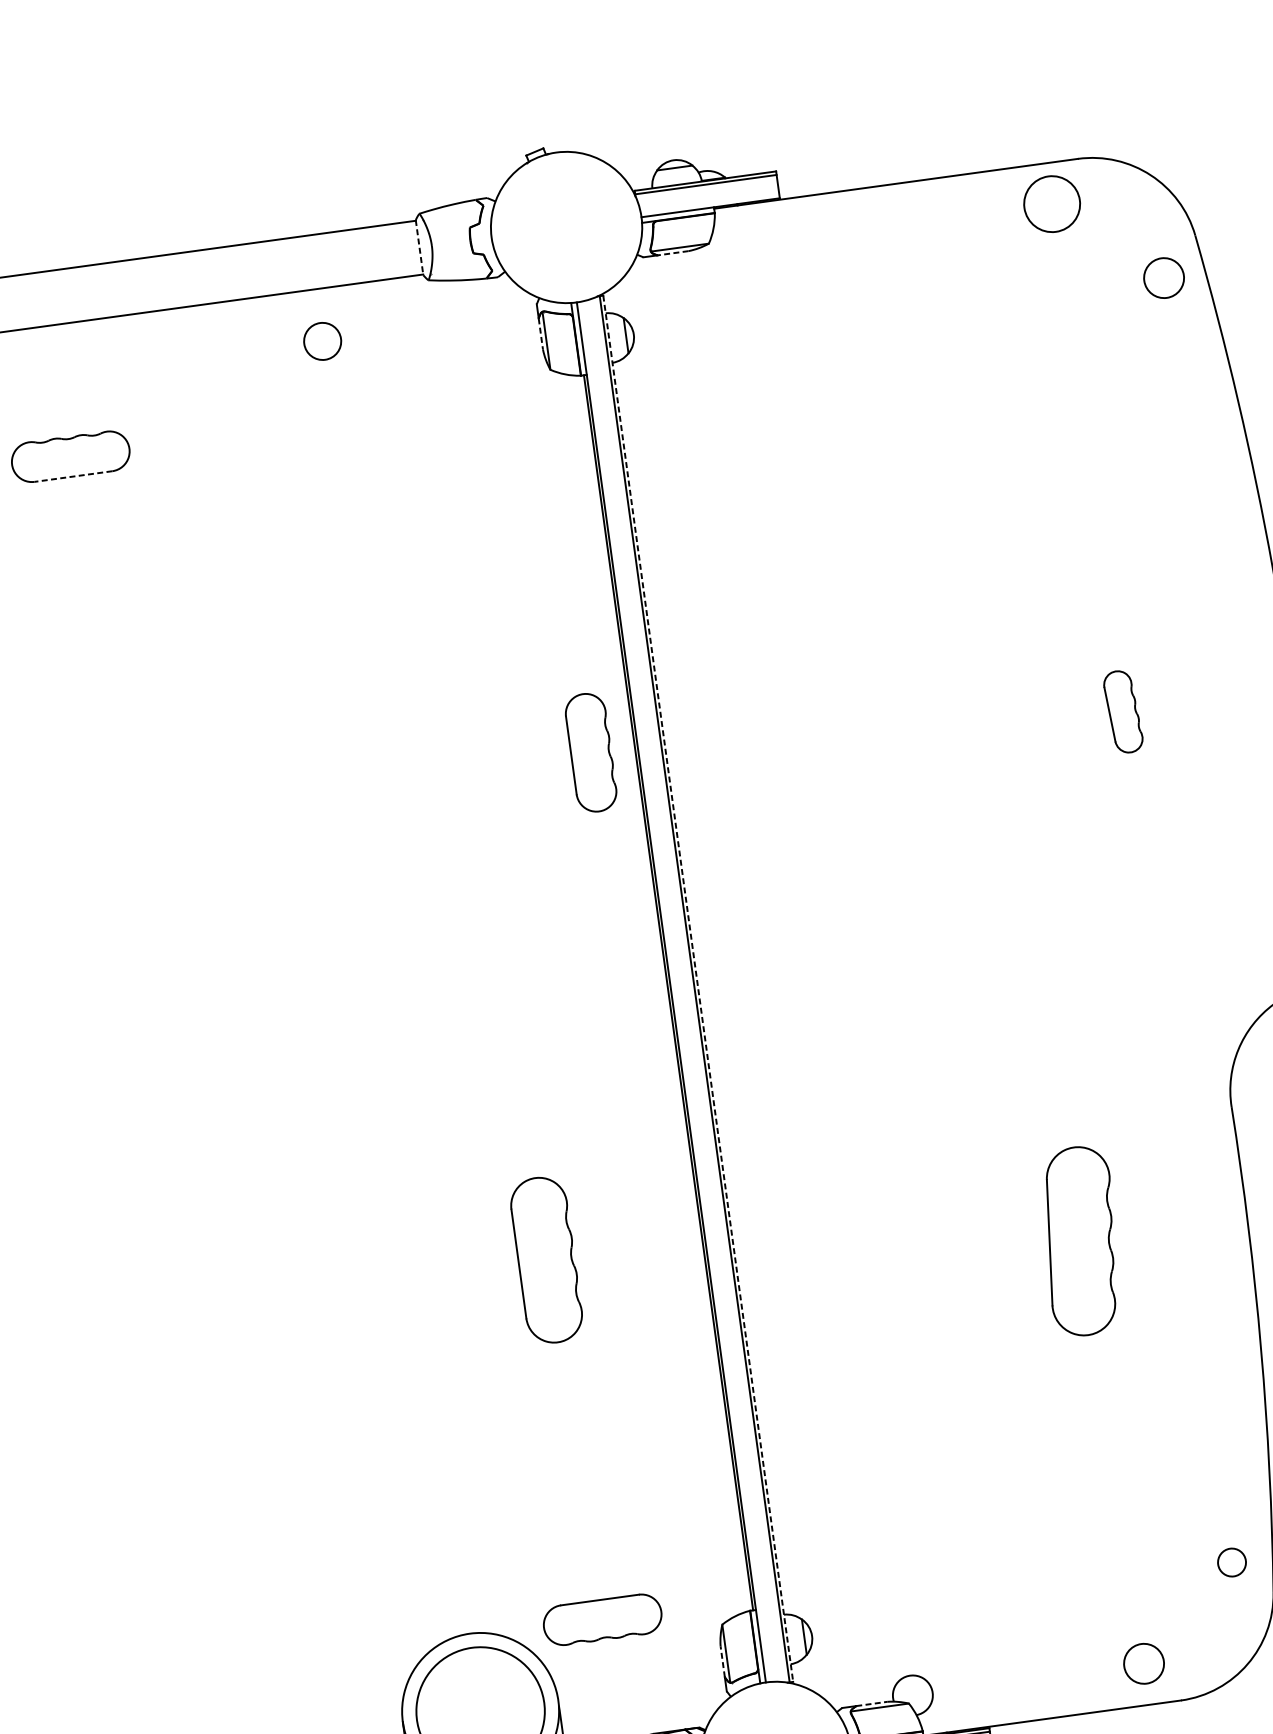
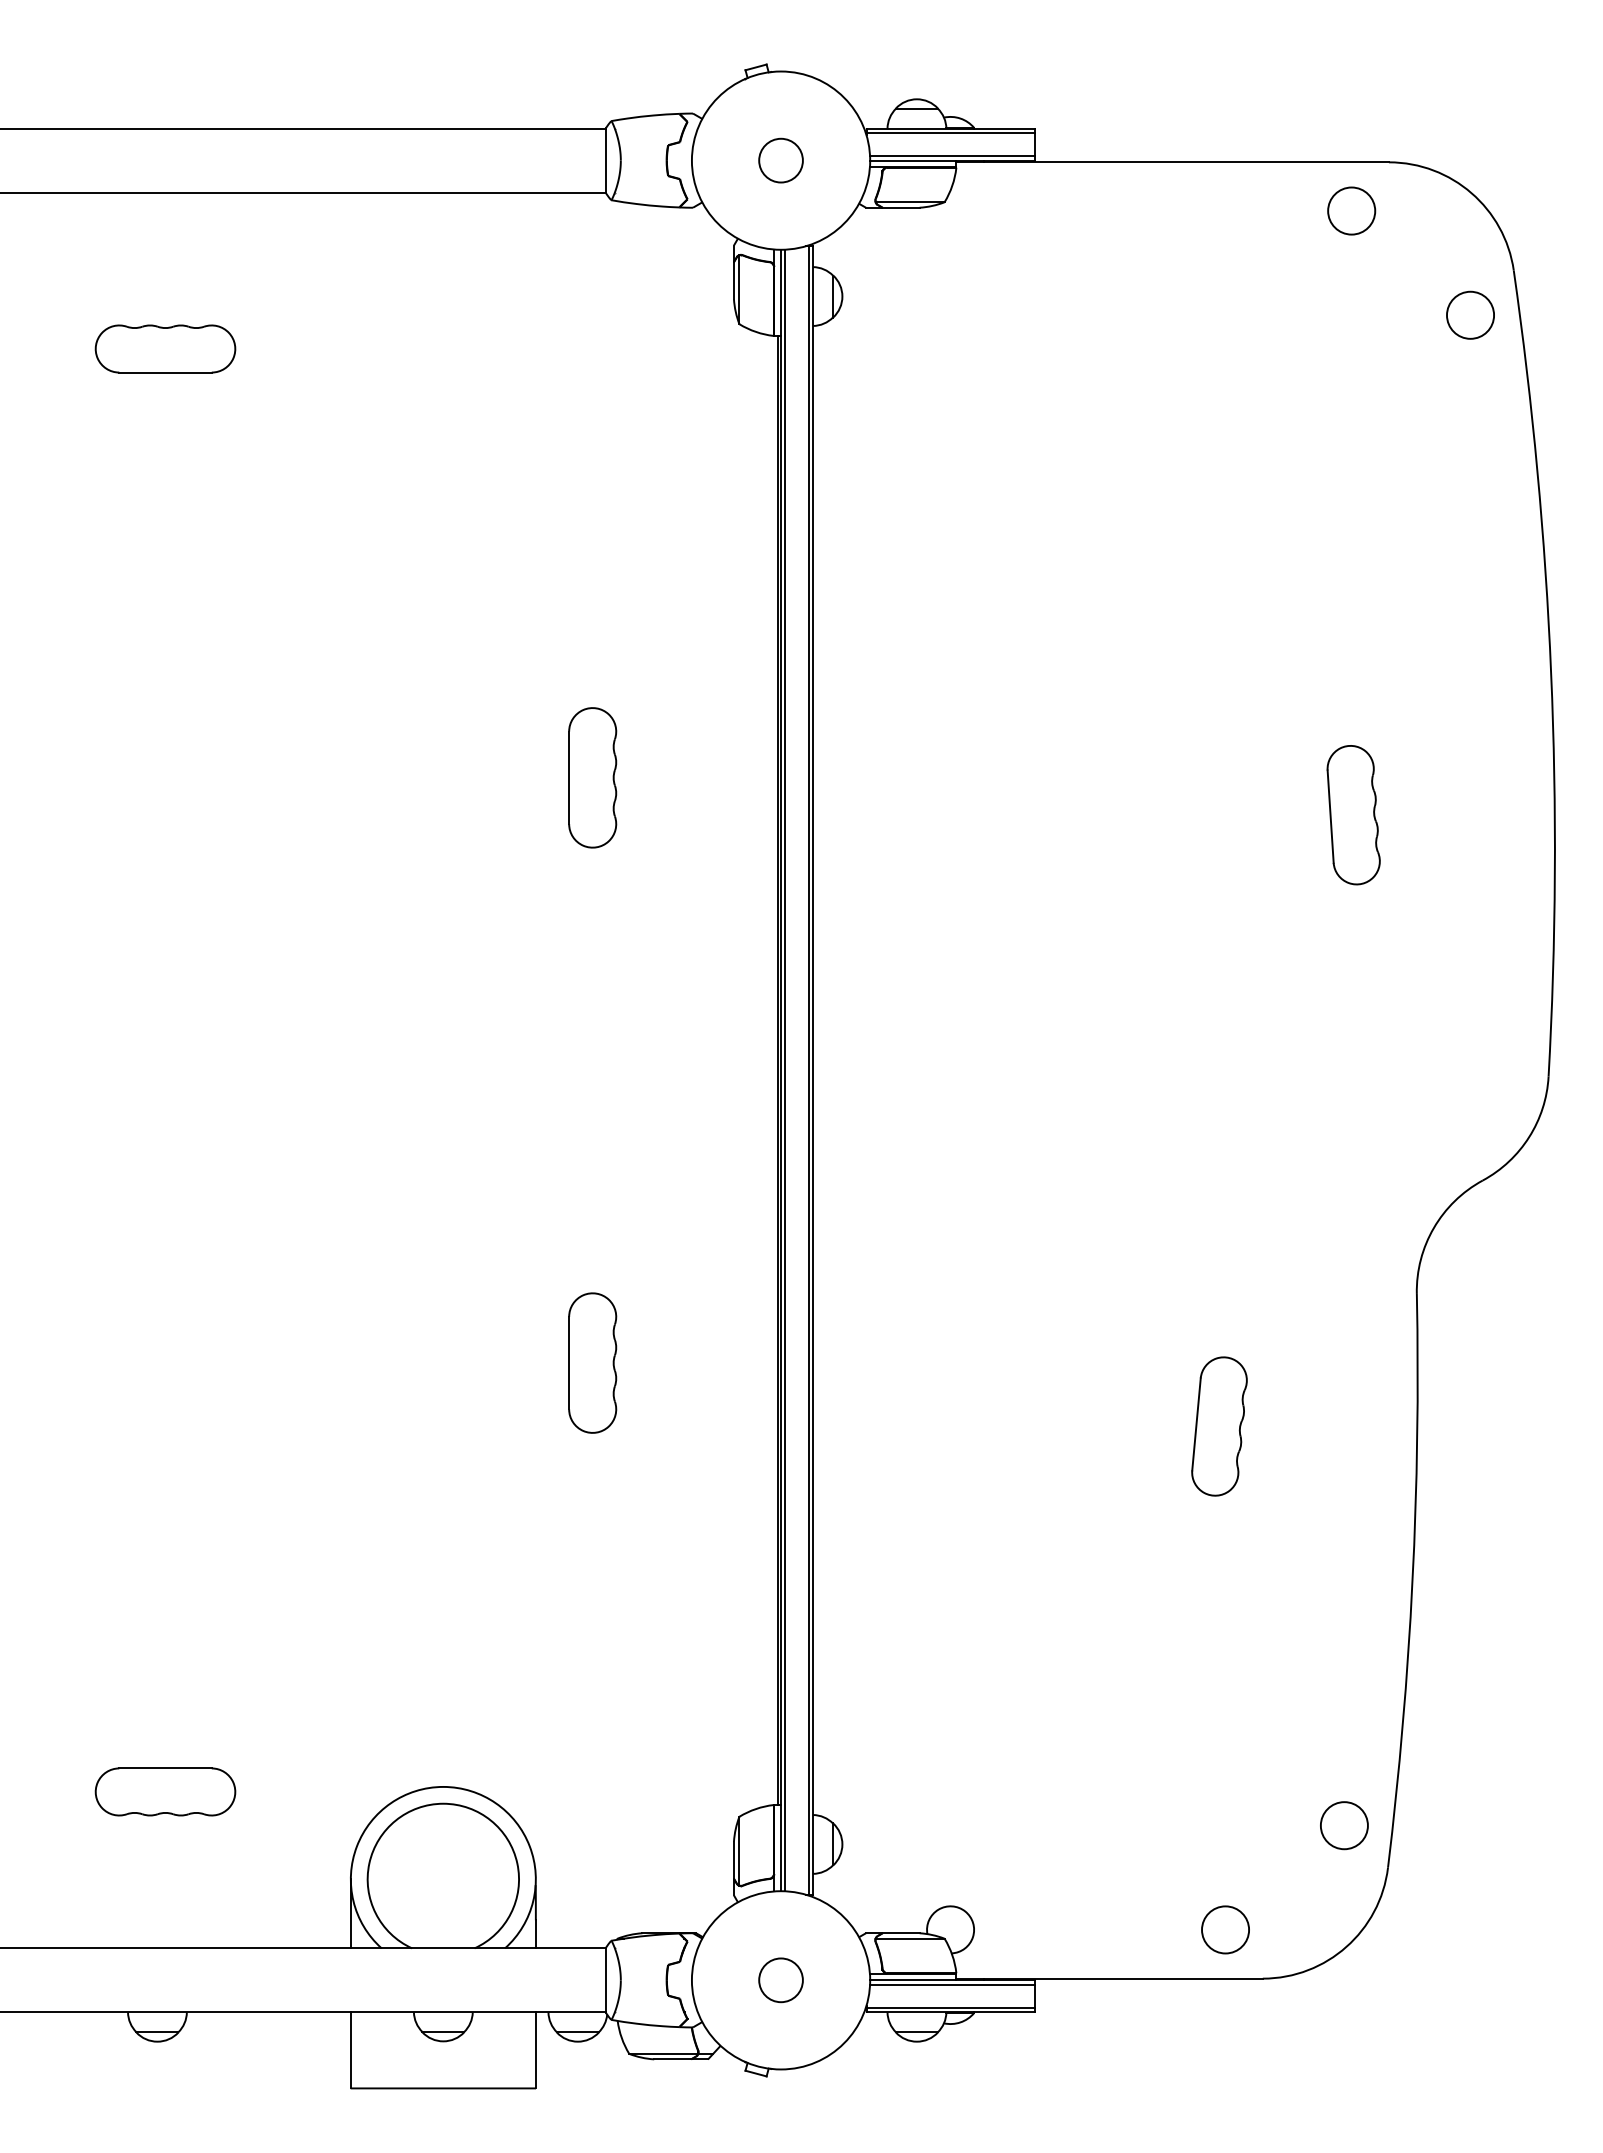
circle: (1051, 203) -> (1351, 210), size x0.71
line: (710, 204) -> (952, 156), added
line: (419, 247) -> (606, 160), dashed -> solid
line: (672, 253) -> (900, 207), dashed -> solid
line: (540, 334) -> (733, 281), dashed -> solid
circle: (322, 341) -> (780, 160), moved
line: (73, 476) -> (165, 372), dashed -> solid
part: (1123, 712) -> (1353, 815), size x1.43
part: (590, 752) -> (592, 777), moved
line: (698, 989) -> (813, 1071), dashed -> solid
line: (675, 991) -> (785, 1070), added
part: (1081, 1241) -> (1219, 1426), size x0.62
part: (546, 1259) -> (592, 1362), size x0.71
circle: (1232, 1562) -> (1344, 1825), size x1.43
part: (602, 1619) -> (165, 1791), moved
line: (722, 1661) -> (733, 1859), dashed -> solid
line: (872, 1704) -> (901, 1933), dashed -> solid

